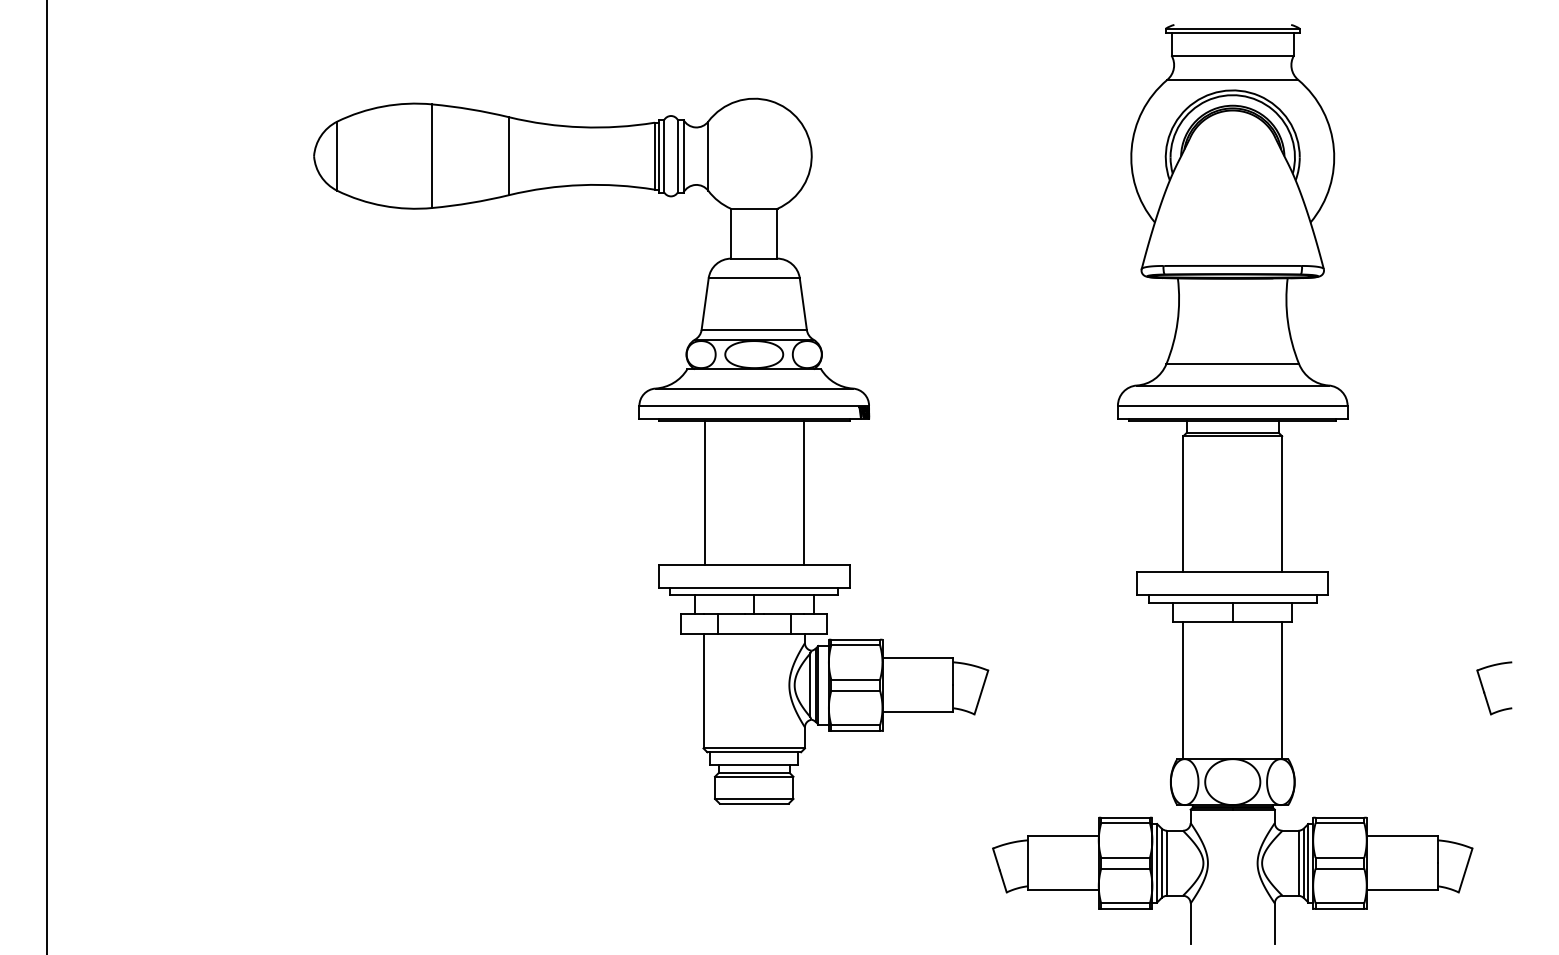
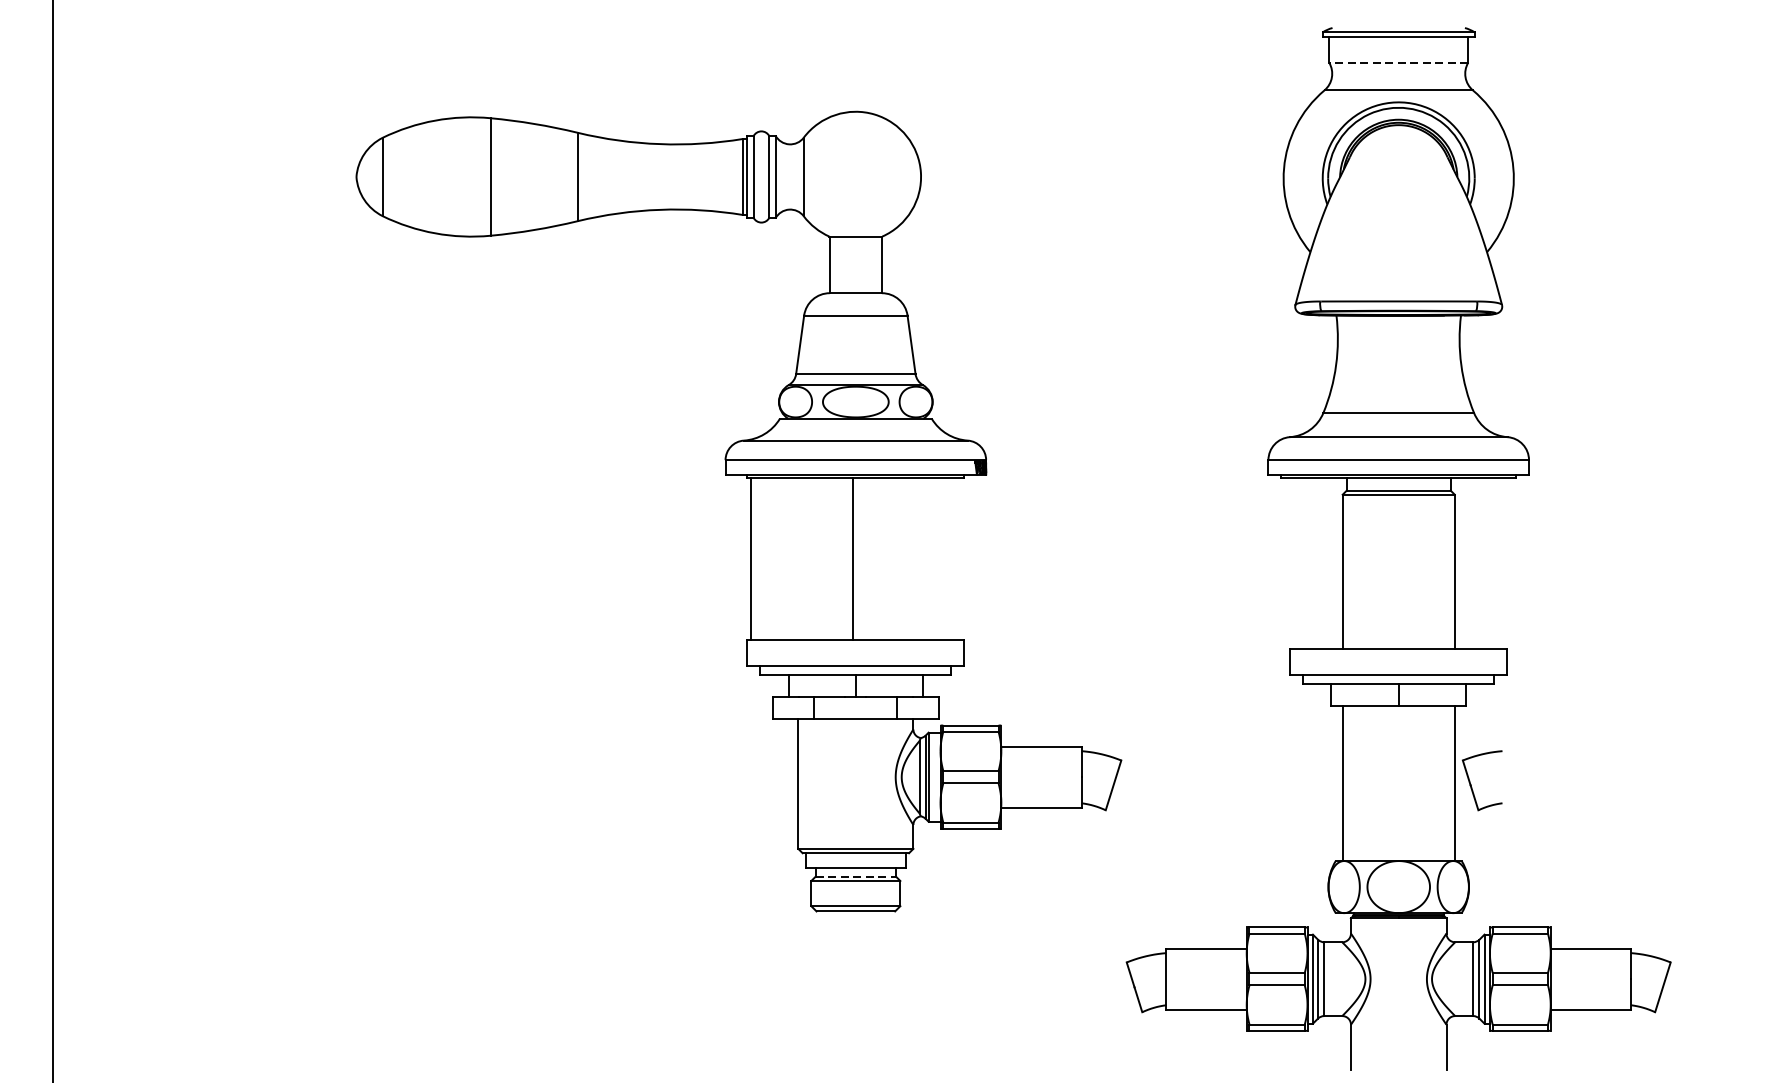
line: (1232, 55) -> (1398, 62), solid -> dashed
line: (704, 492) -> (750, 558), moved
line: (803, 492) -> (852, 558), moved
part: (1485, 692) -> (1472, 785), moved
line: (754, 772) -> (856, 876), solid -> dashed

